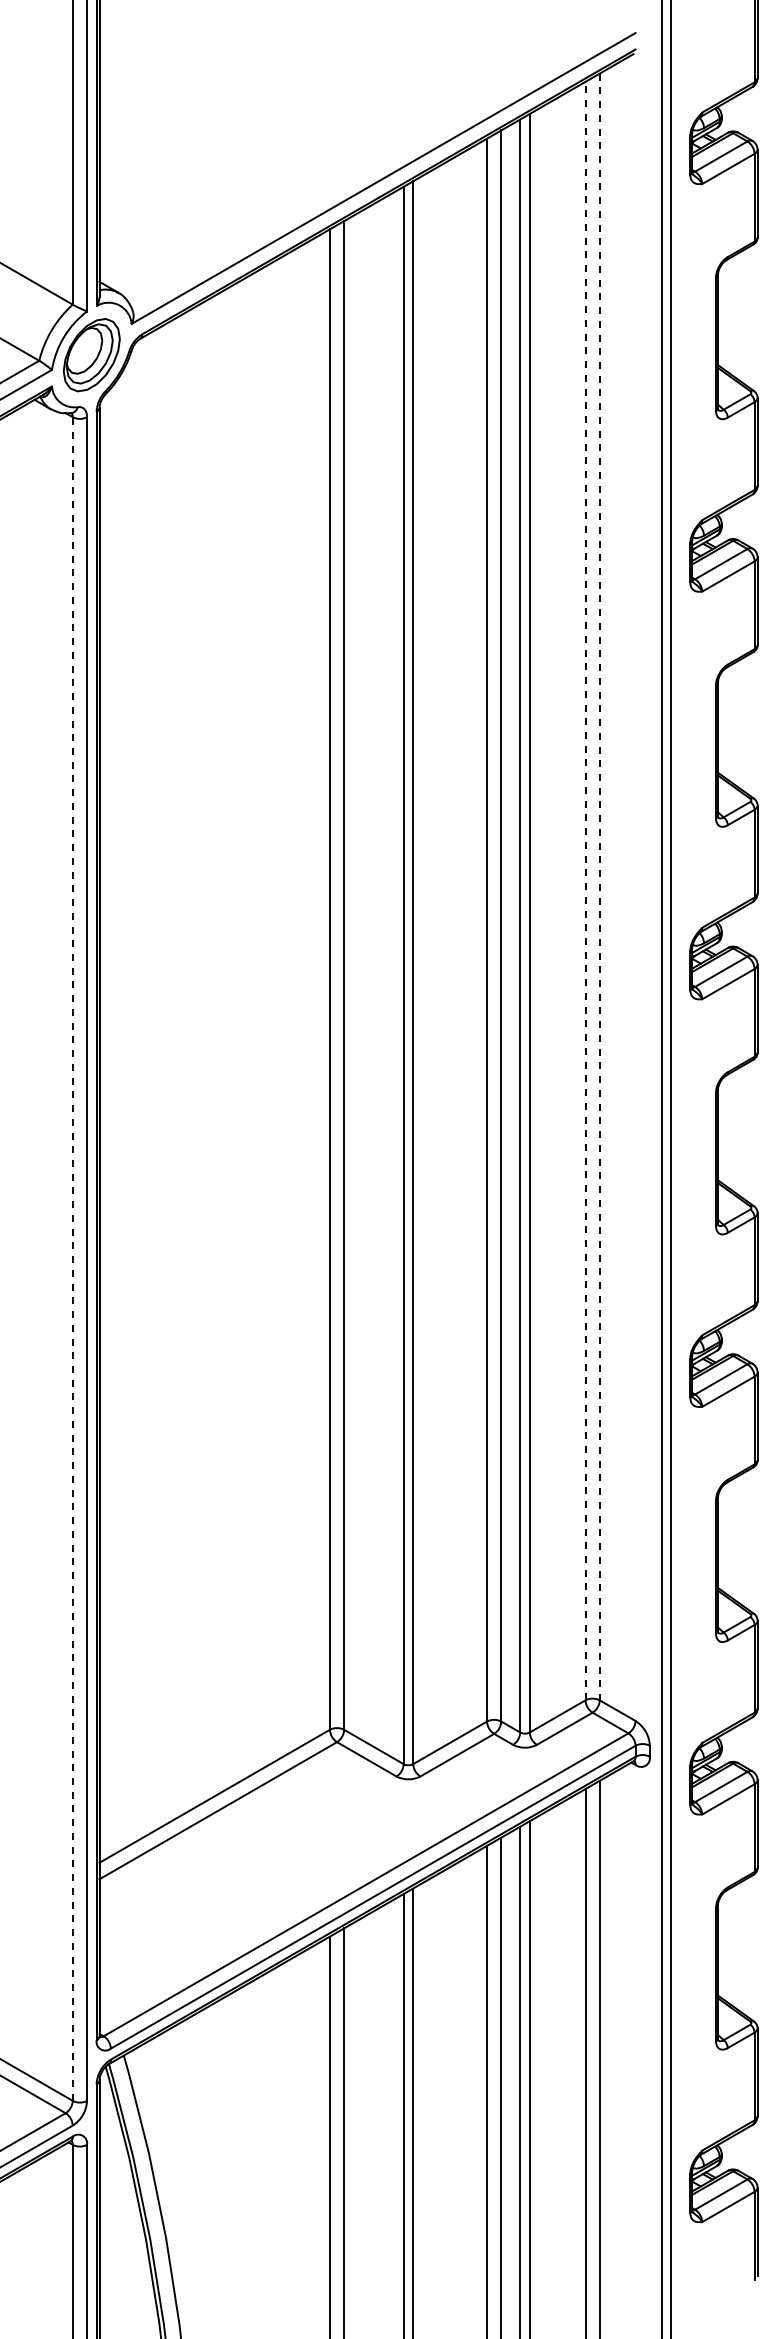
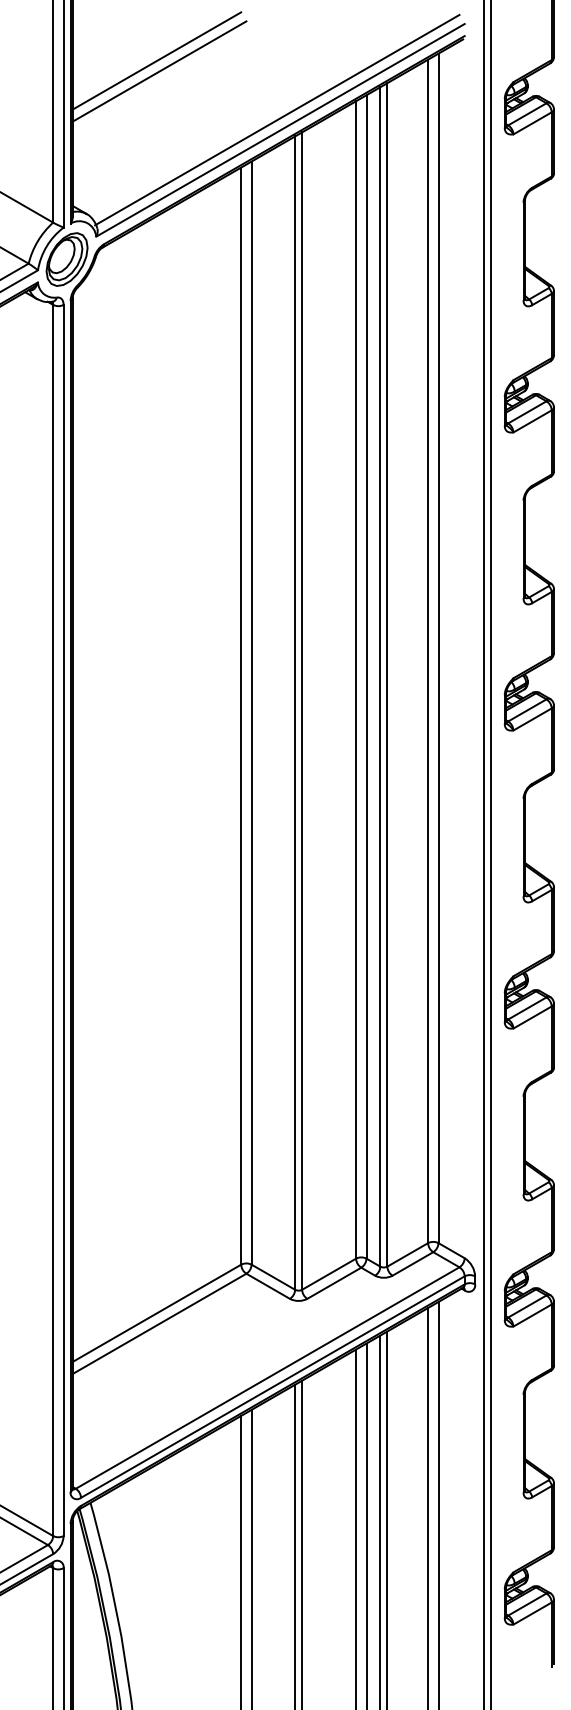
line: (214, 83) -> (156, 60), added
line: (218, 97) -> (159, 71), added
line: (379, 164) -> (277, 120), added
line: (599, 887) -> (438, 648), dashed -> solid
line: (585, 890) -> (428, 650), dashed -> solid
line: (72, 1259) -> (52, 920), dashed -> solid

